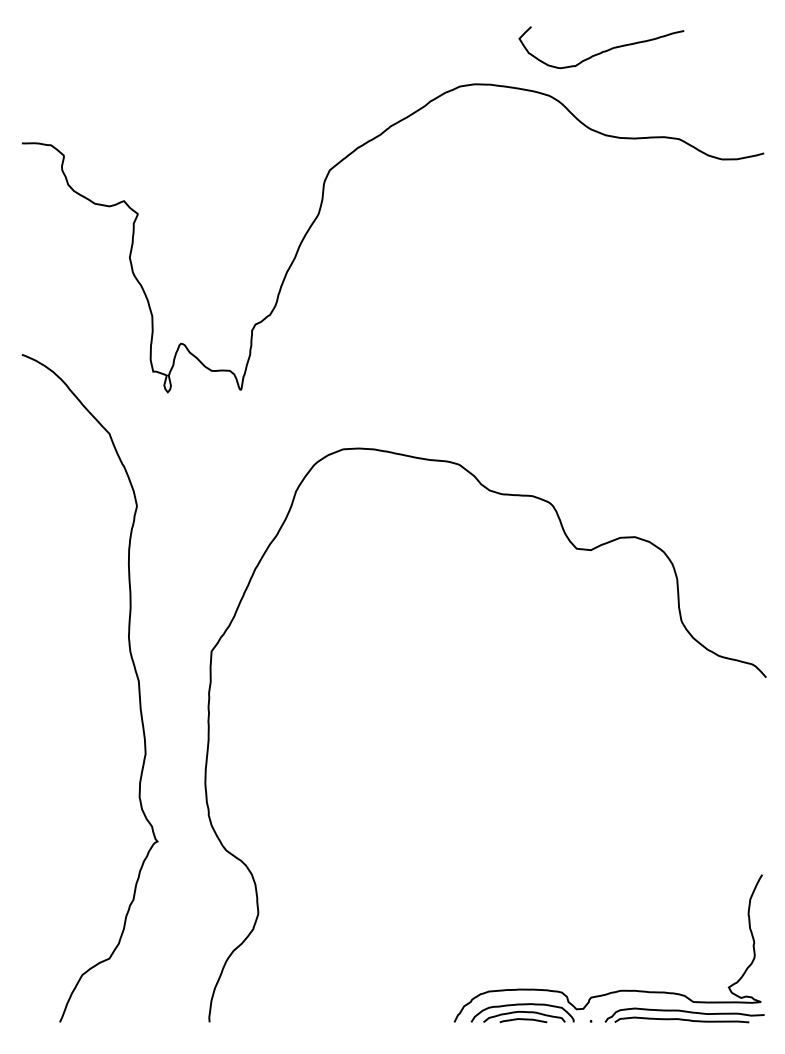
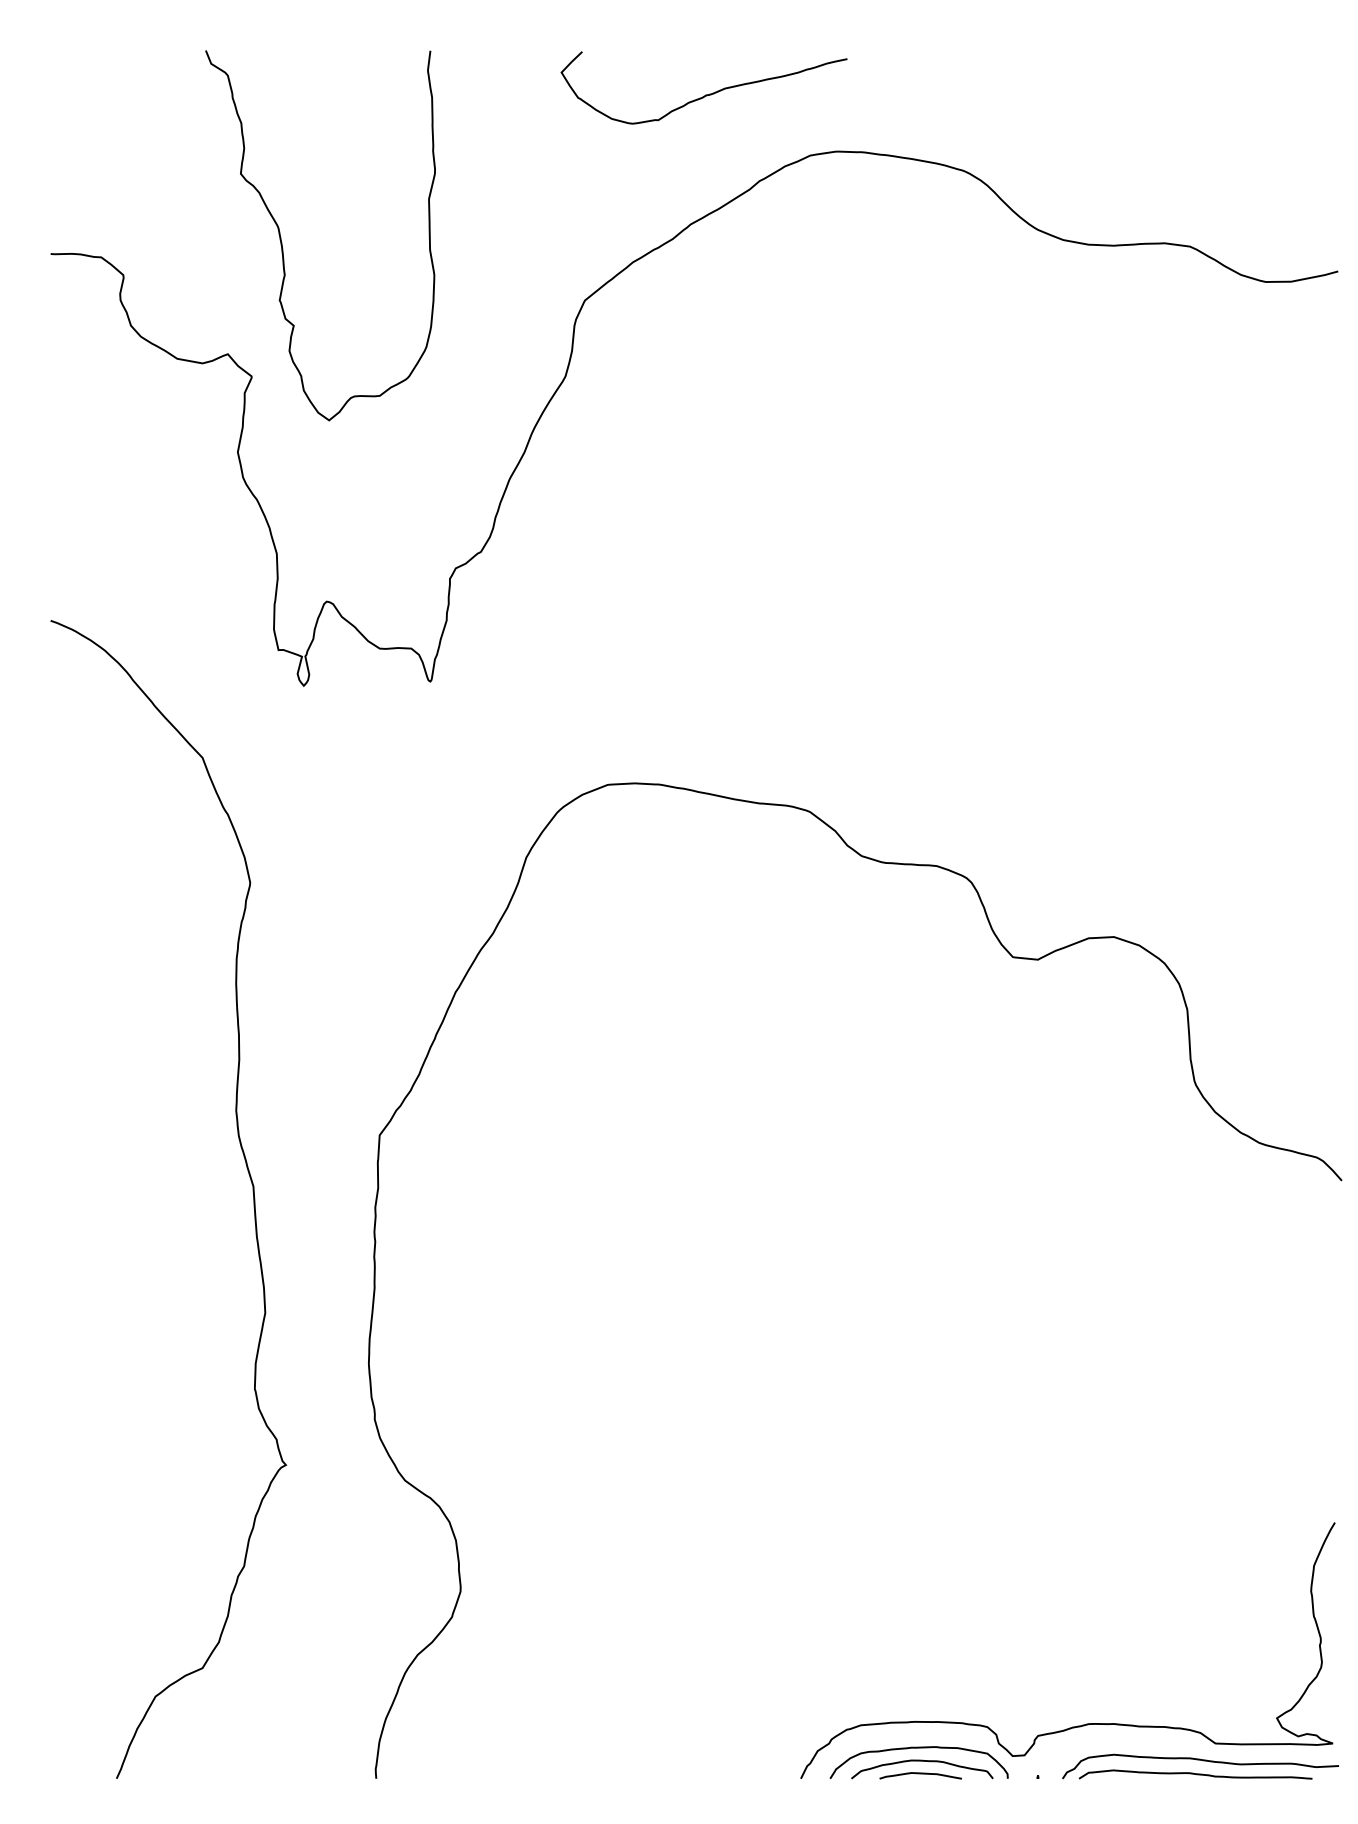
curve: (603, 50) -> (707, 92), moved
curve: (156, 138) -> (284, 245), added

